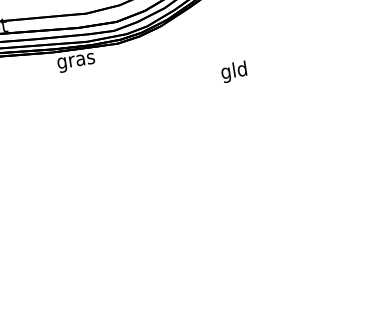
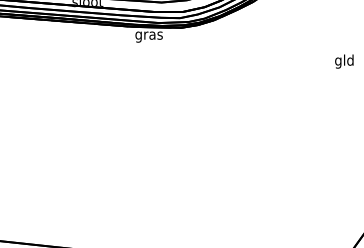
text: (234, 71) -> (344, 61), moved

